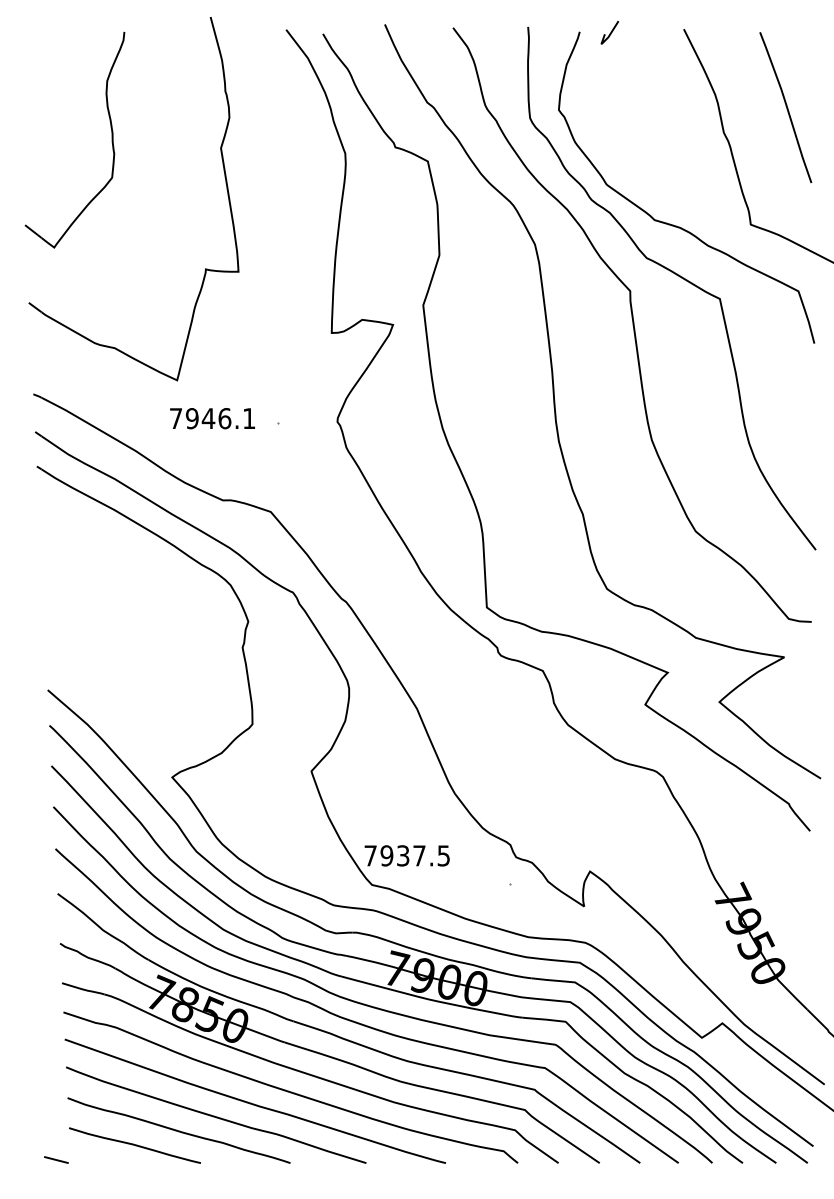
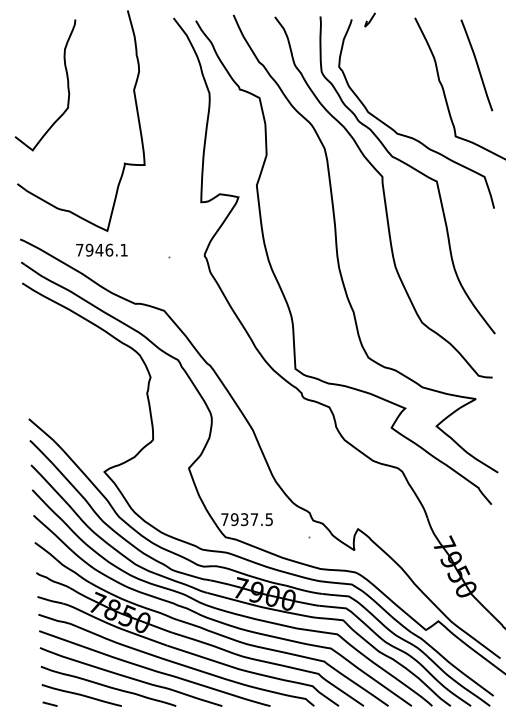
text: (211, 417) -> (101, 249), moved
line: (55, 1158) -> (49, 703), moved

